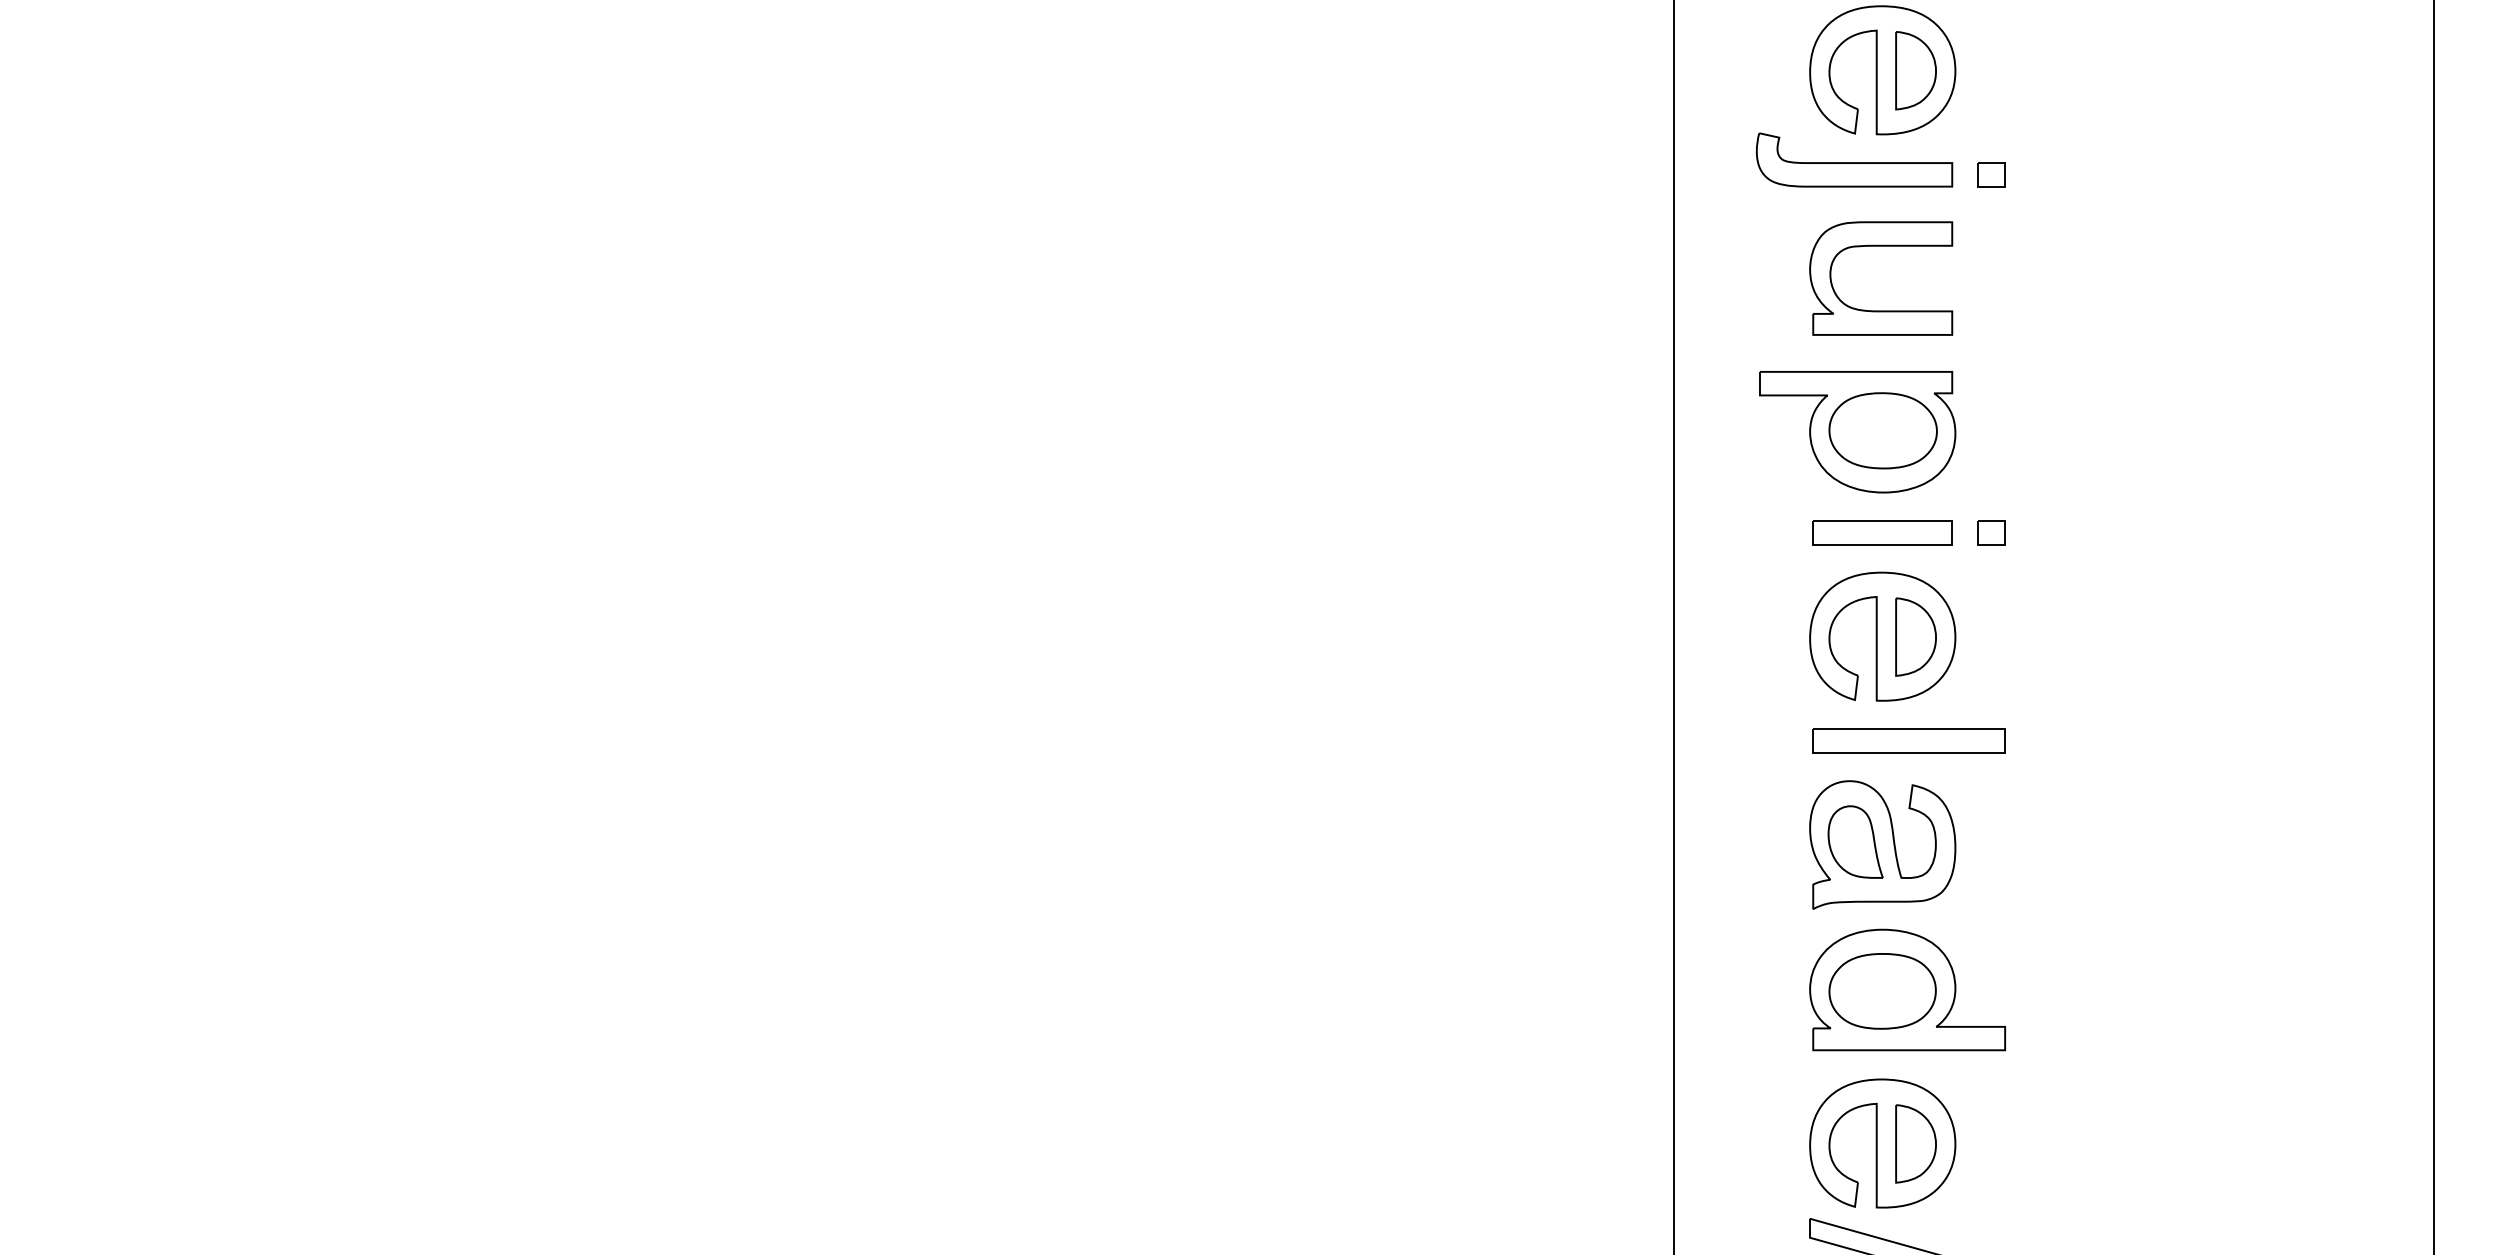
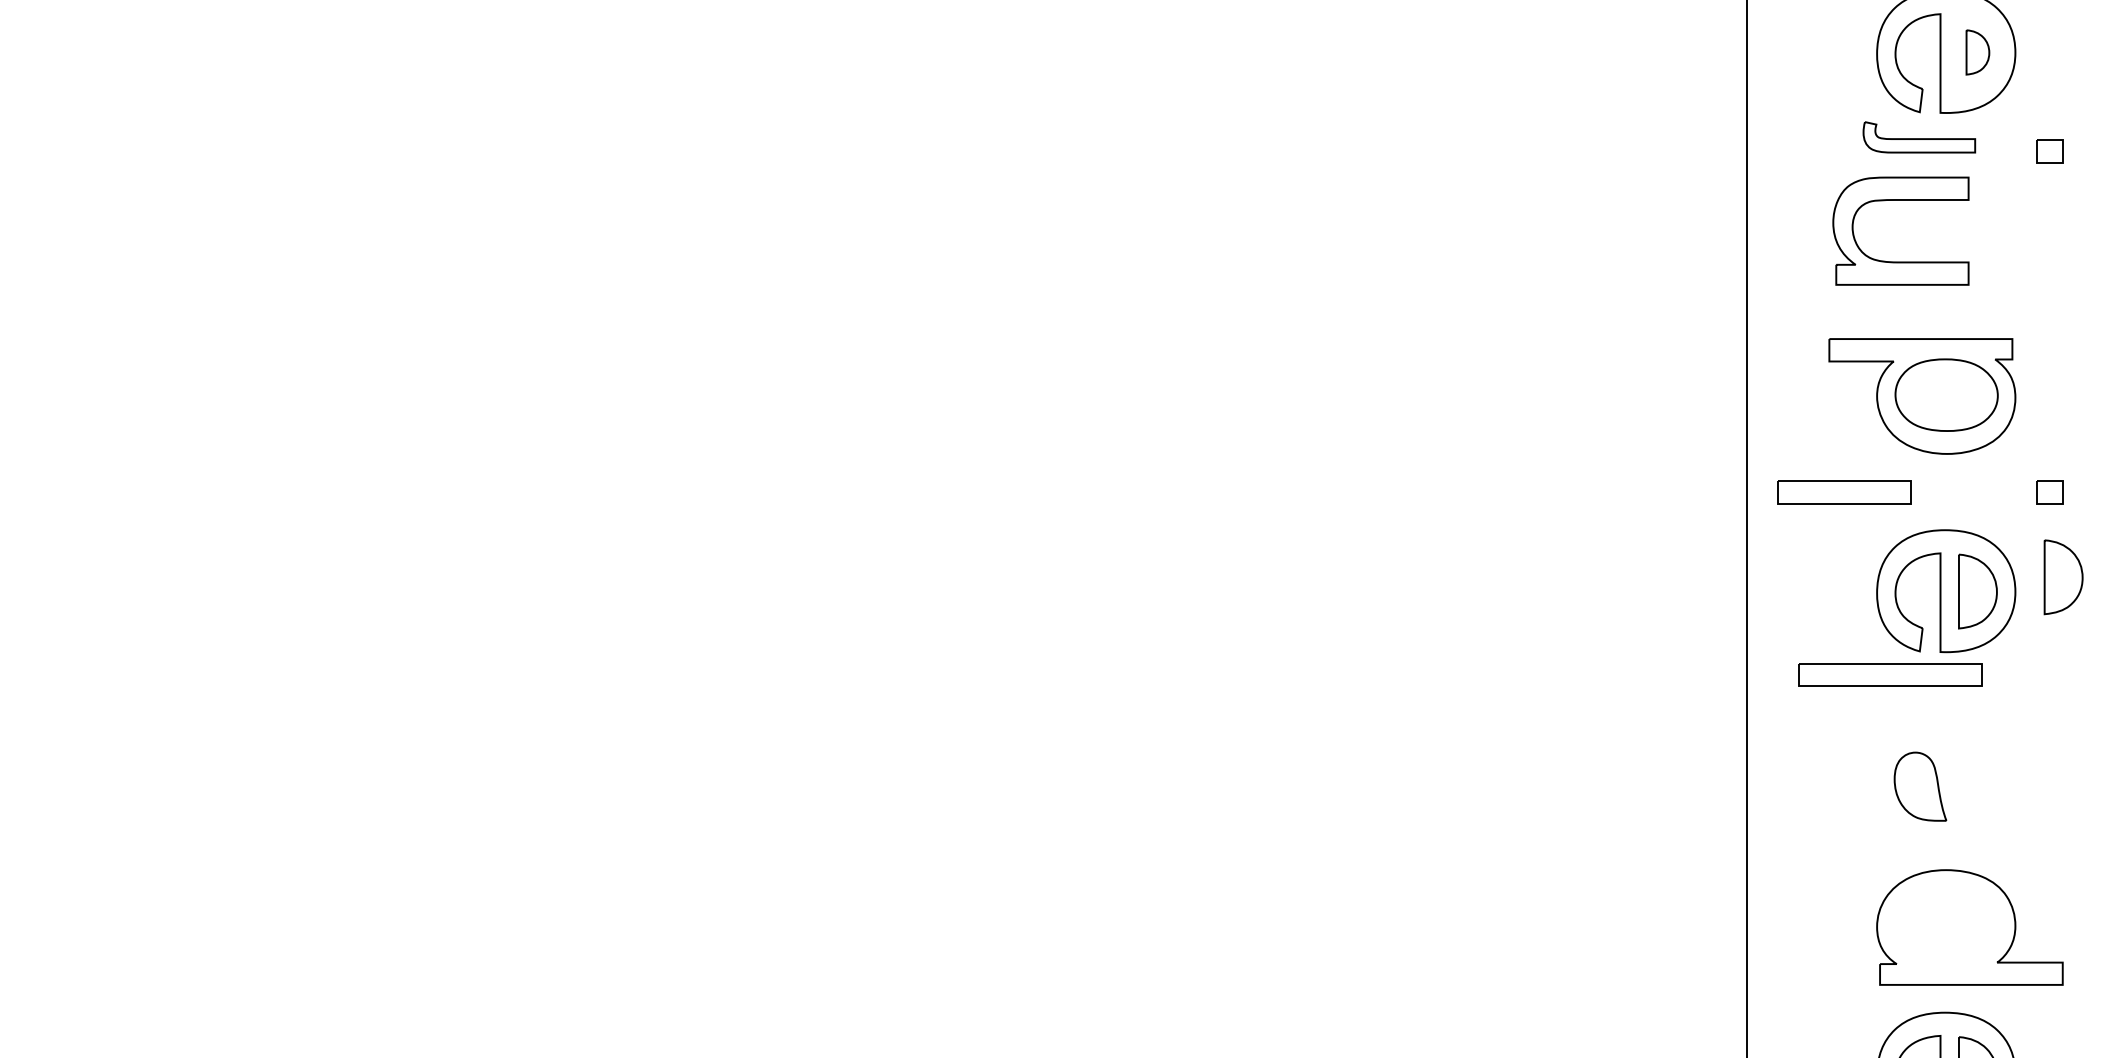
part: (1915, 70) -> (1977, 52), size x0.6
part: (1854, 159) -> (1919, 136), size x0.6
part: (1881, 246) -> (1901, 200), moved
part: (1882, 532) -> (1844, 491), moved
part: (2005, 621) -> (2063, 576), added
part: (1908, 740) -> (1889, 674), moved
part: (1882, 844) -> (1946, 789), removed
part: (1882, 991) -> (1946, 928), removed

